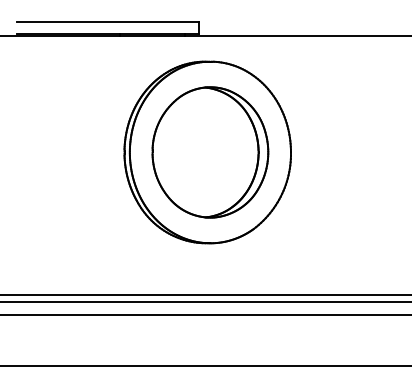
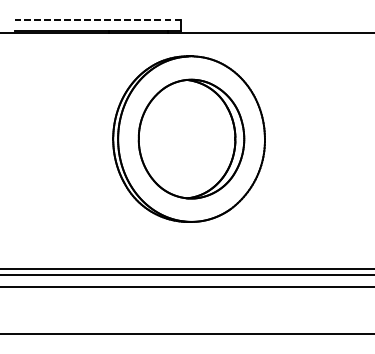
line: (107, 22) -> (97, 20), solid -> dashed

